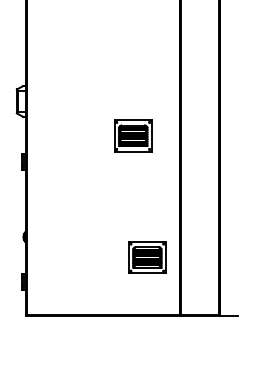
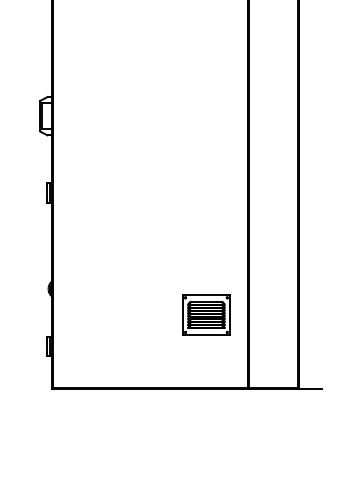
part: (133, 135) -> (188, 159), removed

